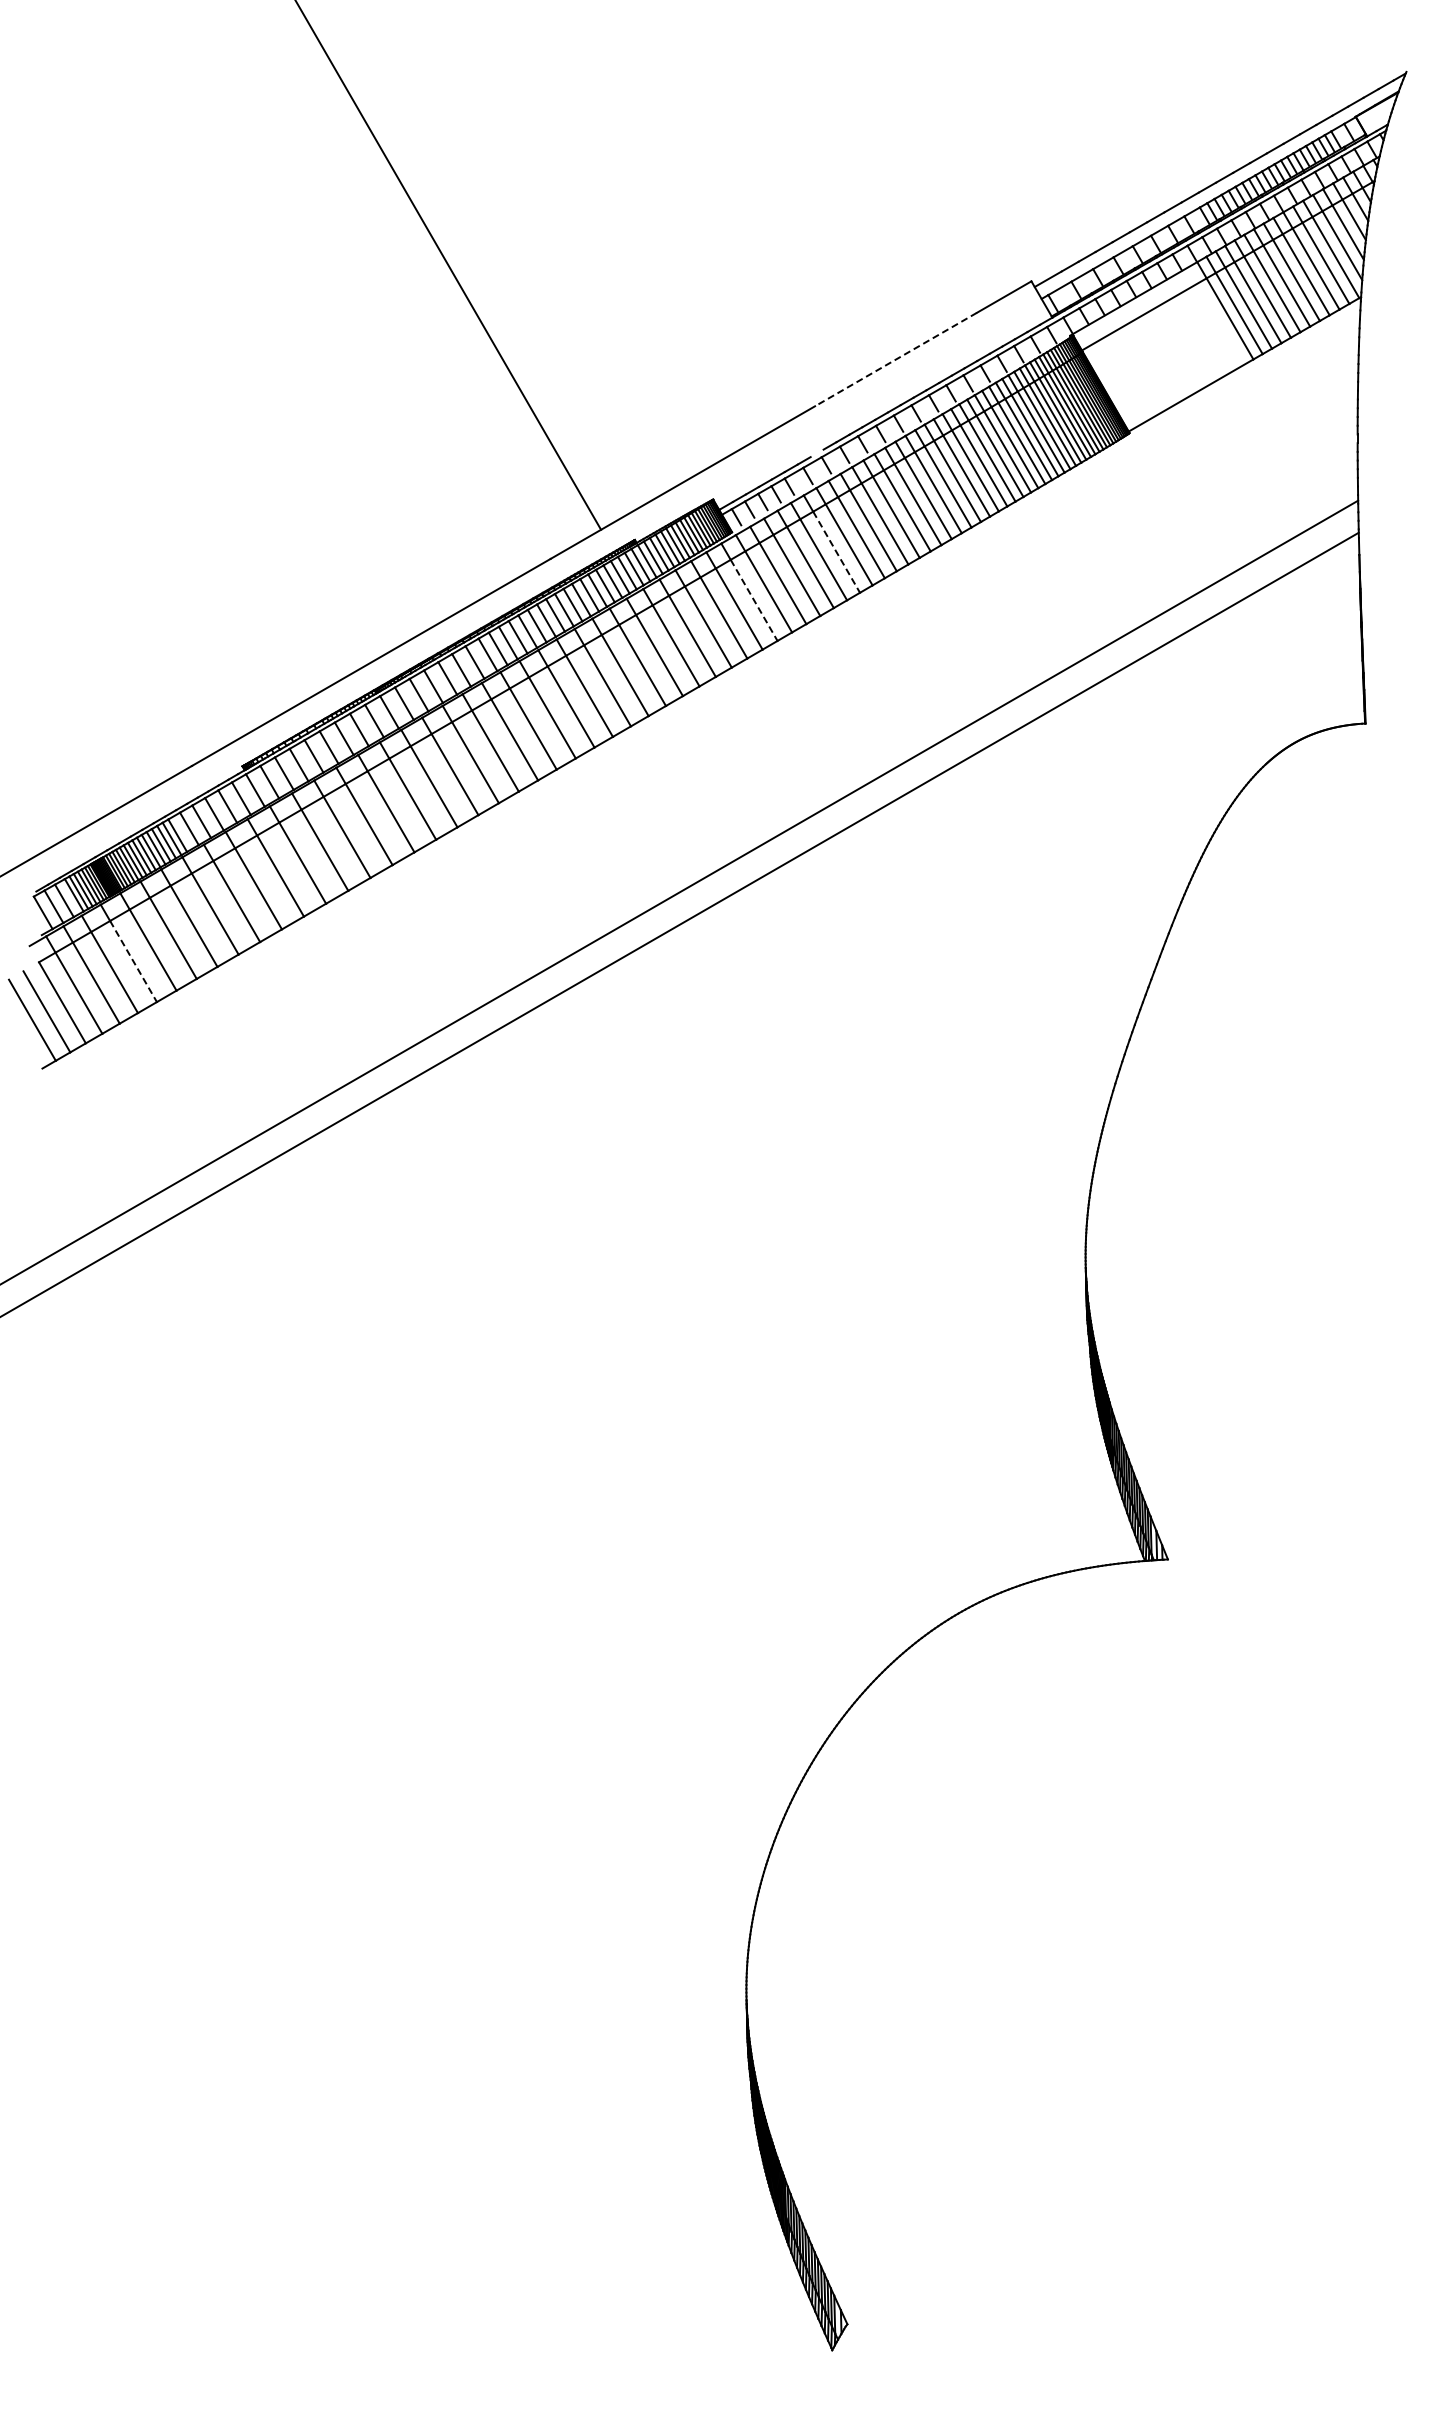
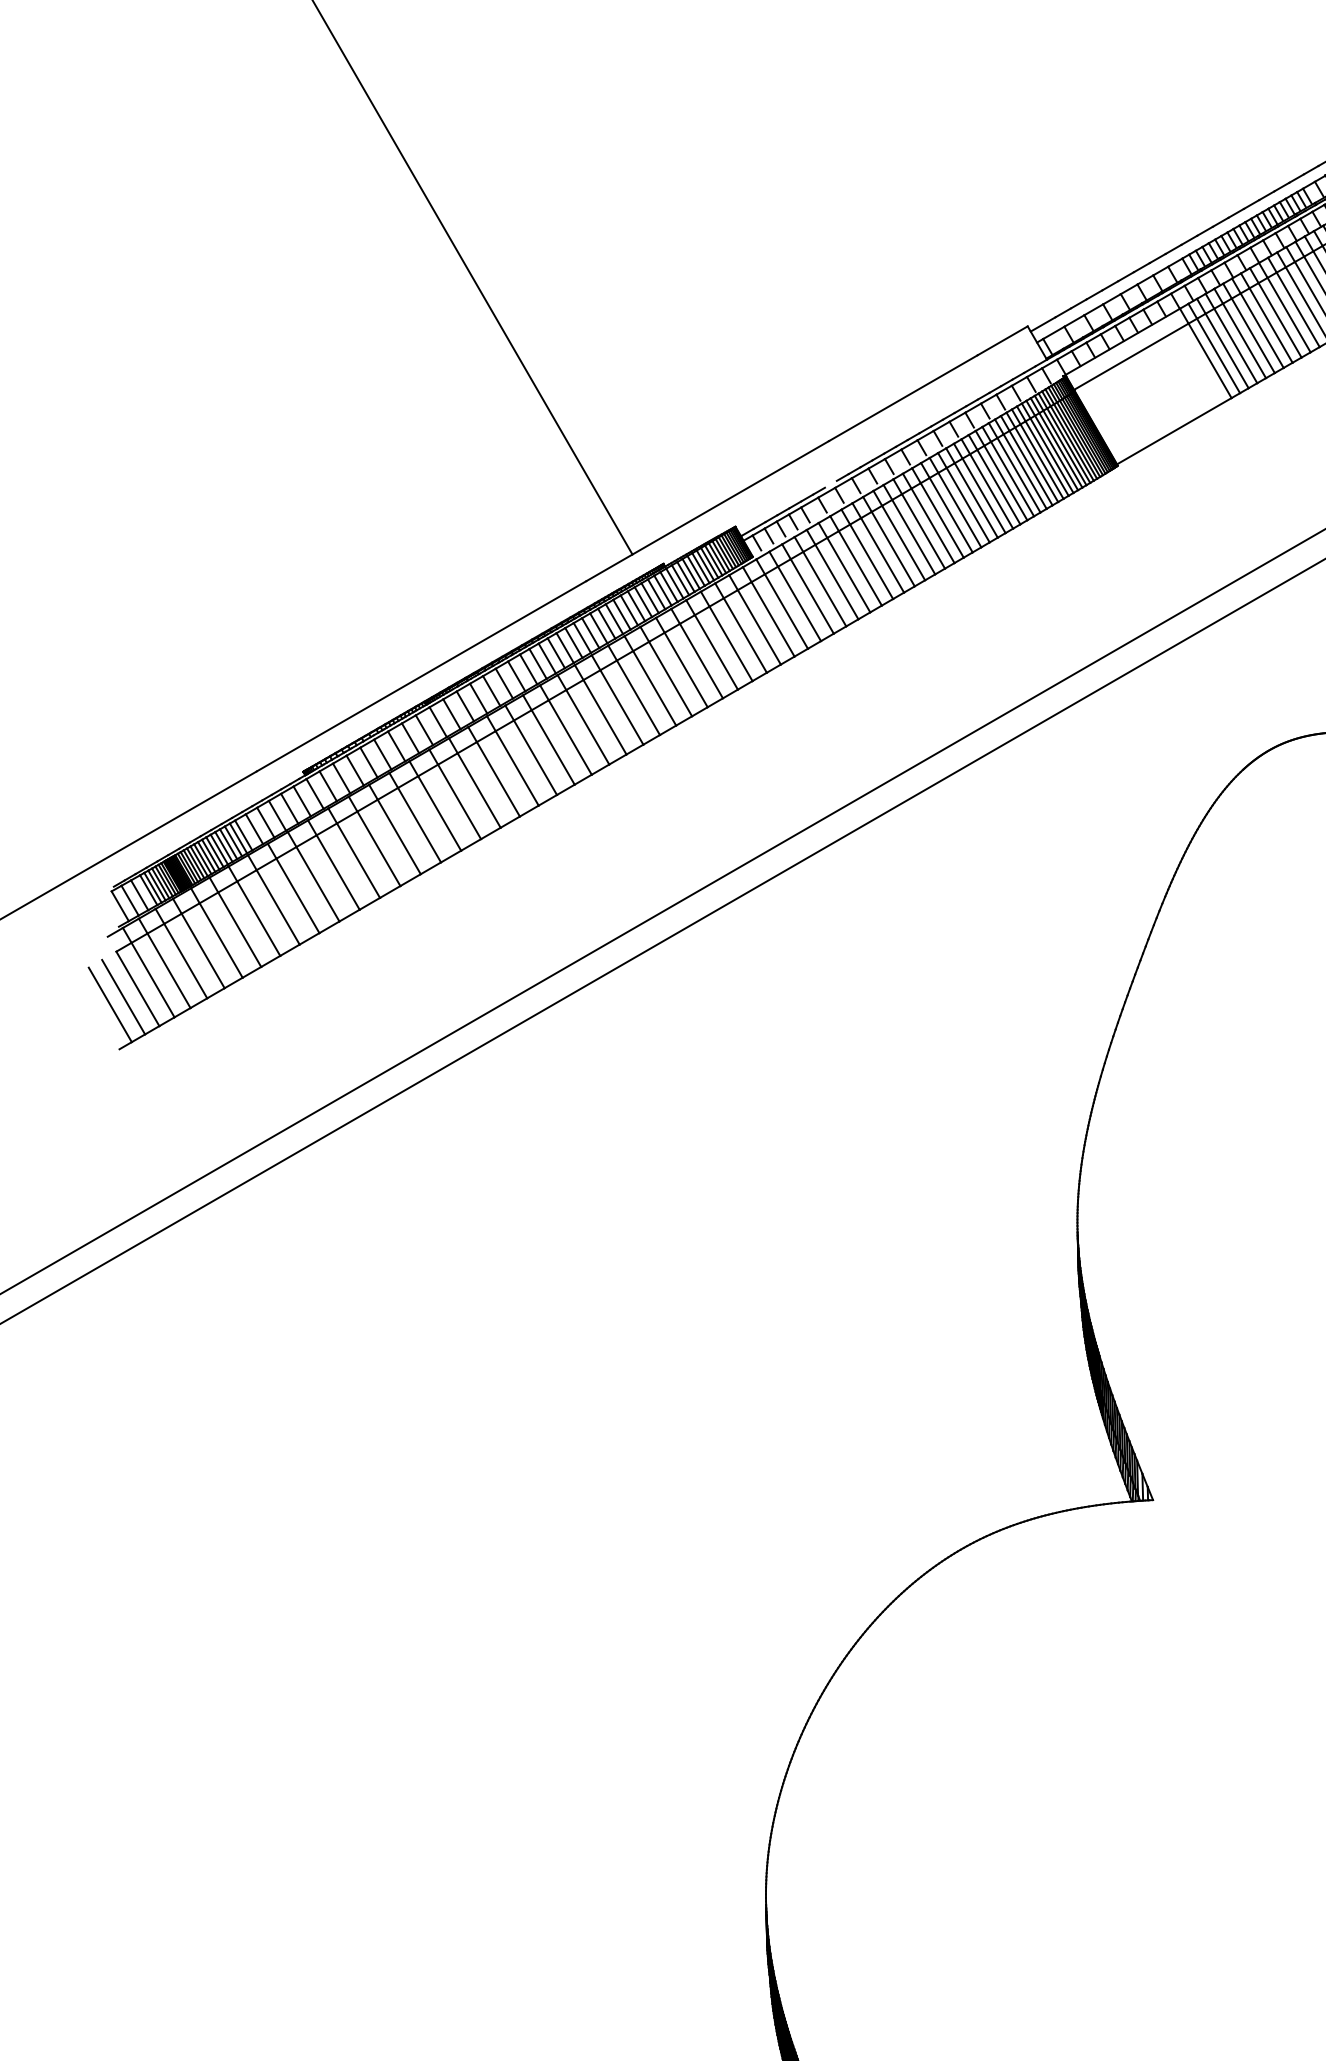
line: (895, 359) -> (902, 398), dashed -> solid
line: (836, 552) -> (848, 575), dashed -> solid
line: (754, 600) -> (773, 619), dashed -> solid
line: (133, 961) -> (203, 950), dashed -> solid

